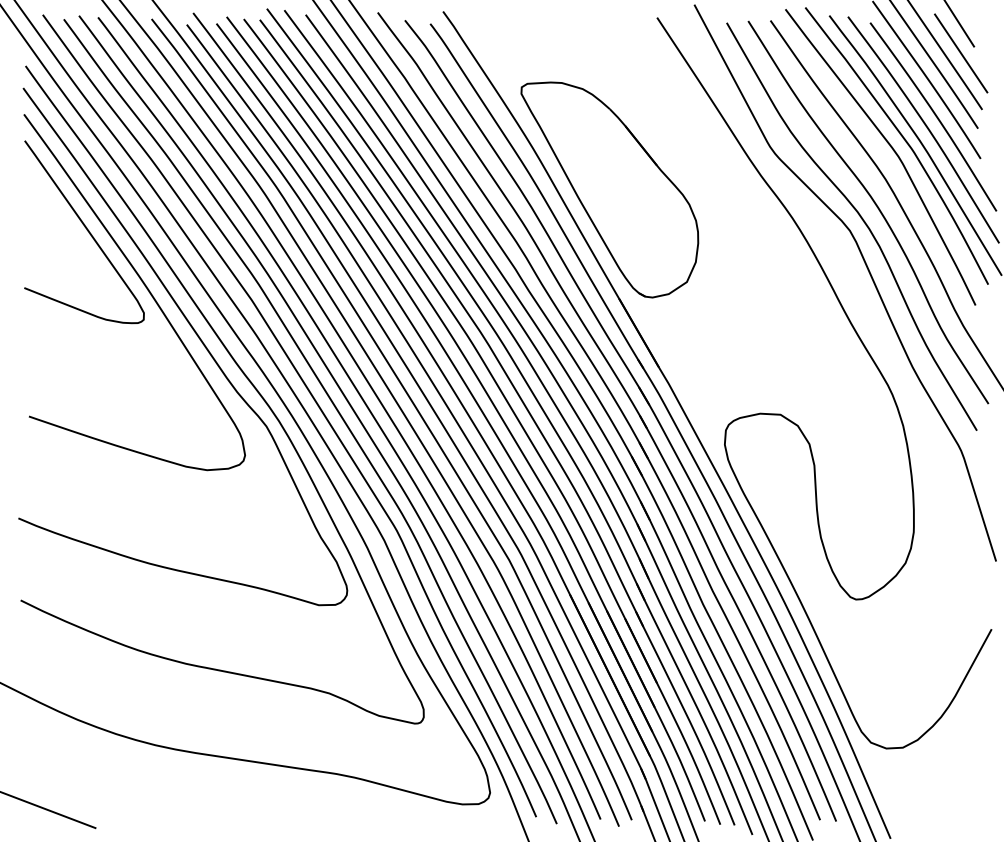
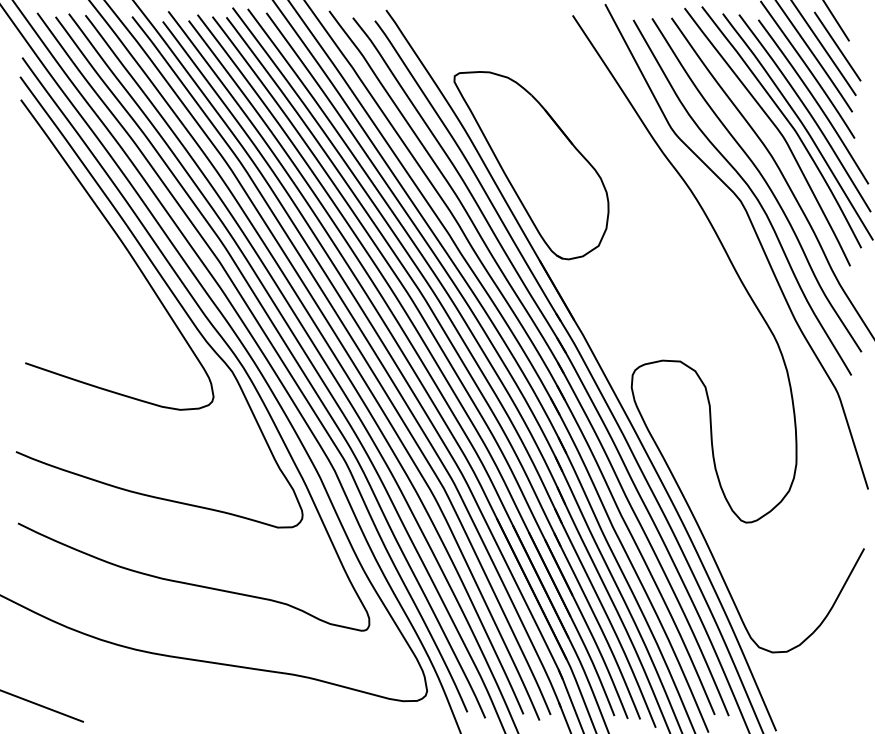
curve: (86, 230) -> (75, 200), removed

